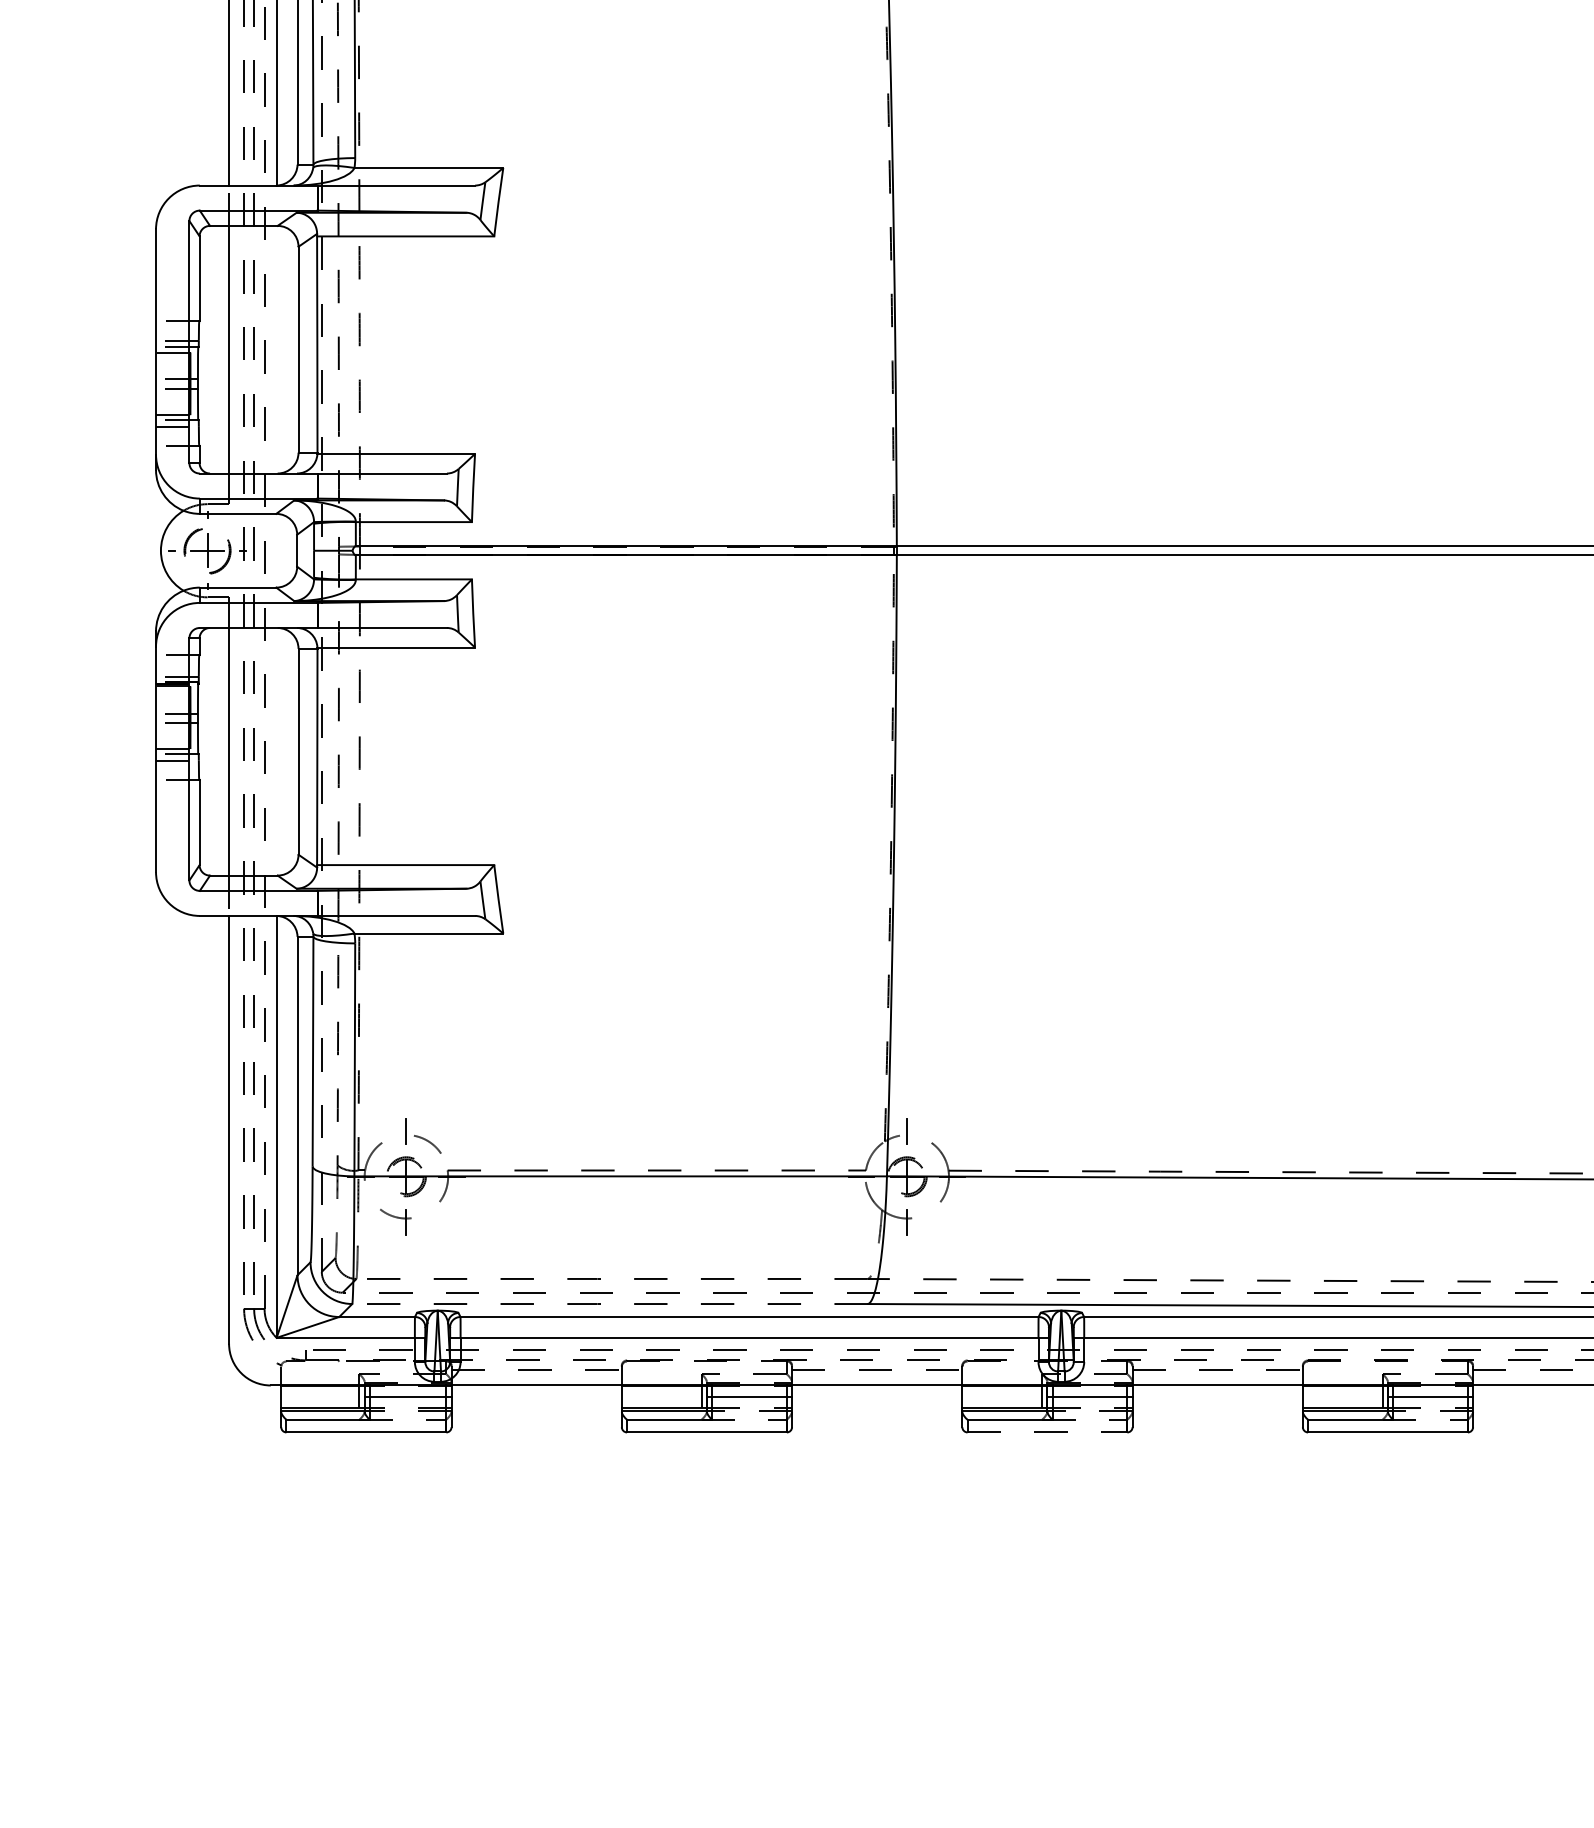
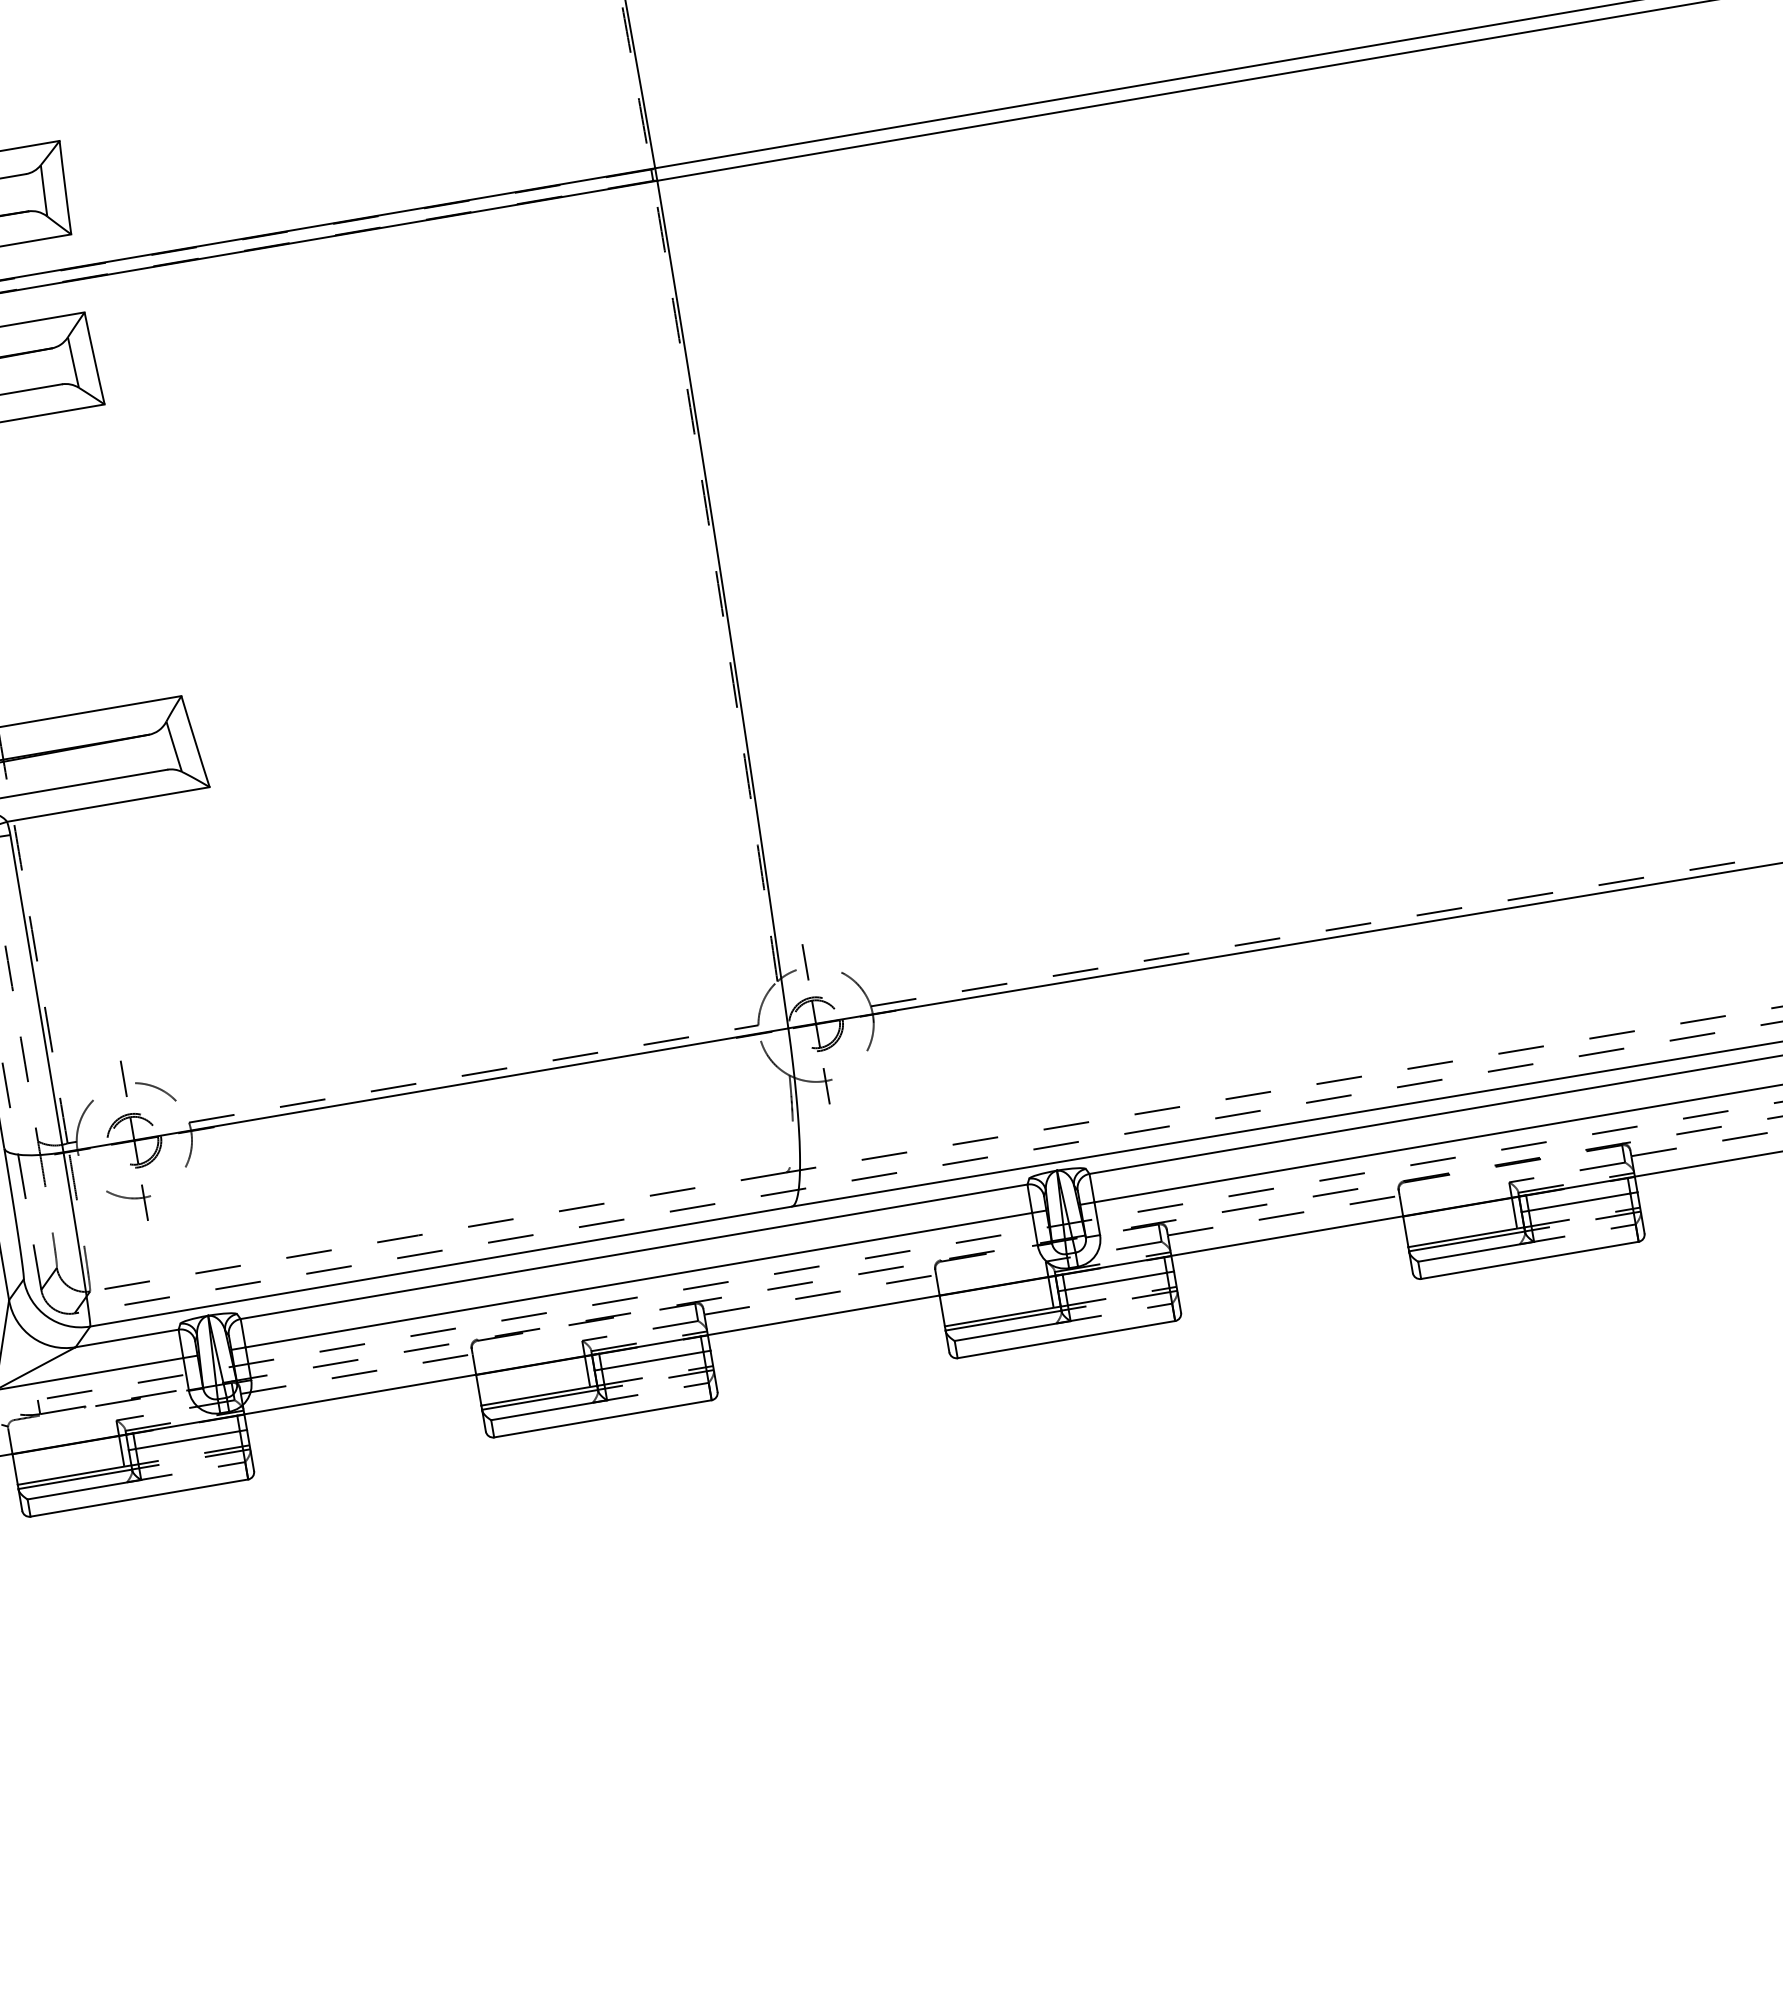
line: (609, 1304) -> (440, 1267), dashed -> solid
line: (1047, 1432) -> (1066, 1339), dashed -> solid

